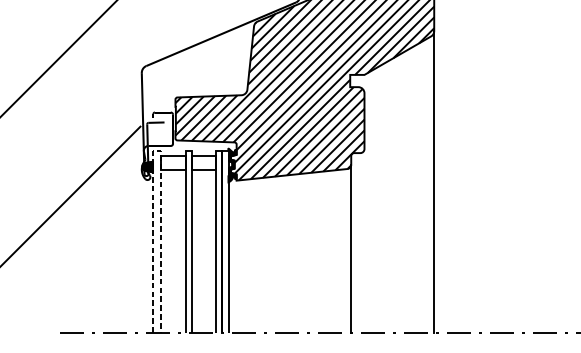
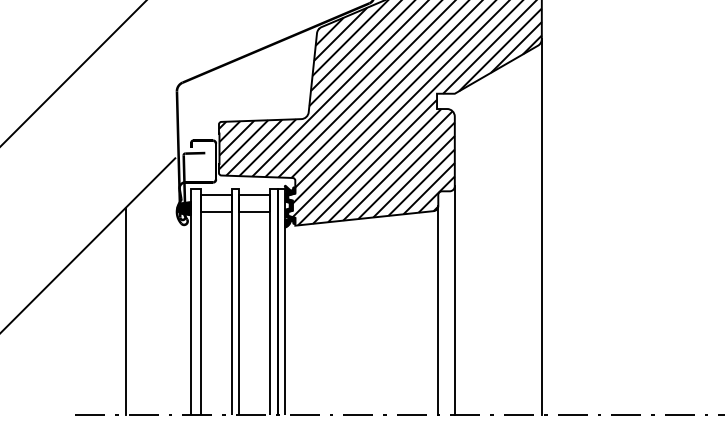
line: (157, 150) -> (196, 188), dashed -> solid
line: (364, 240) -> (454, 300), added
line: (100, 249) -> (125, 311), added

